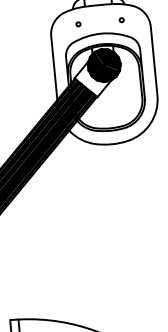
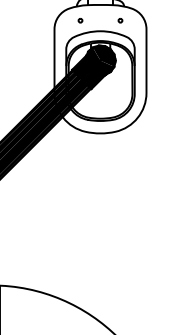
fill: (92, 79) -> (88, 72), added

